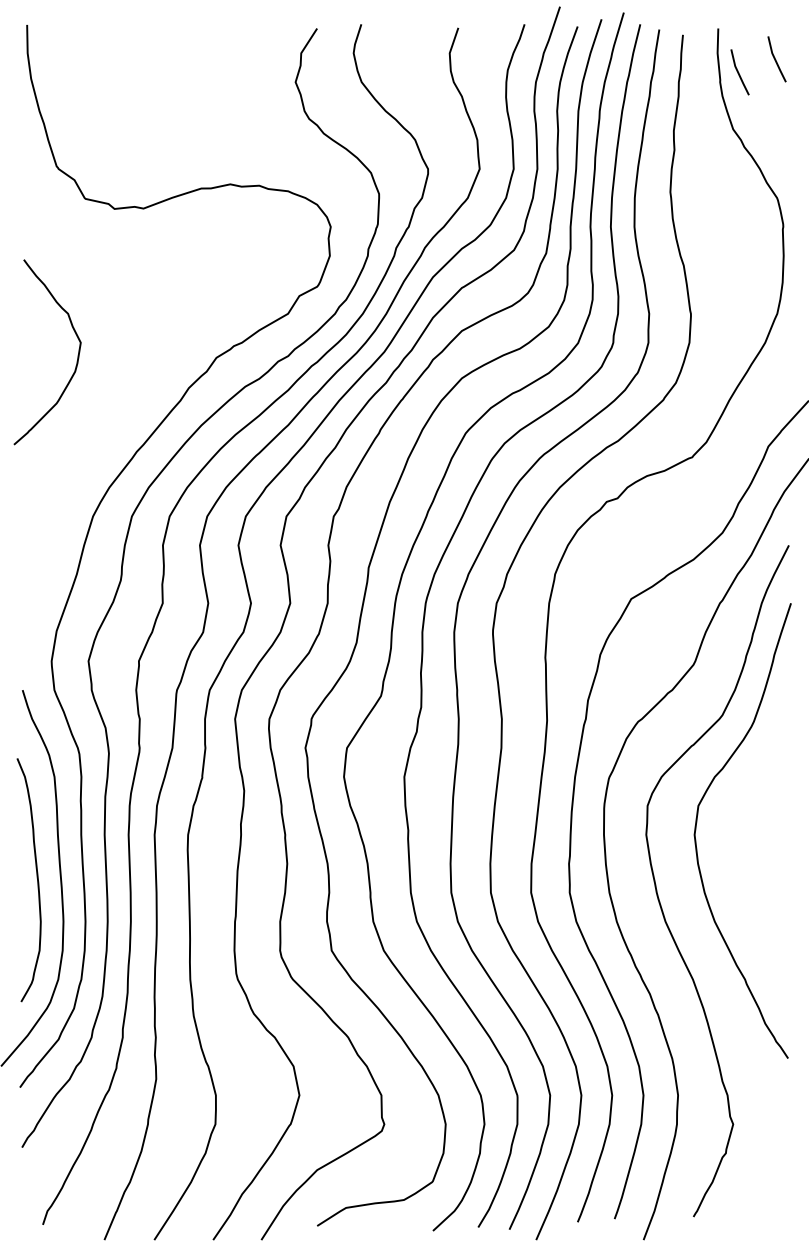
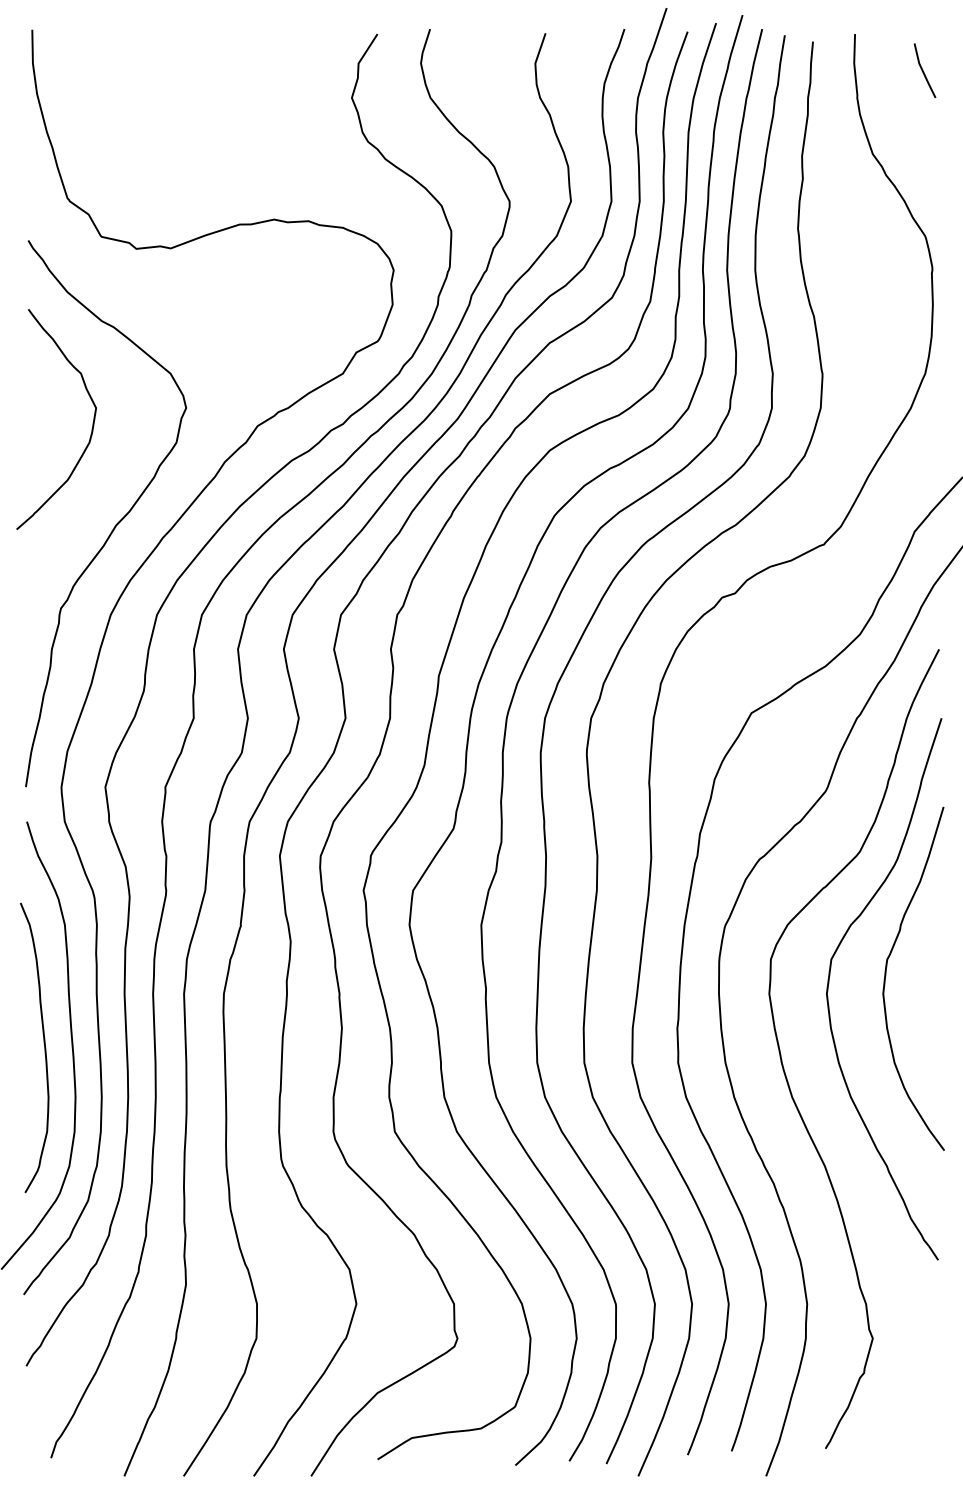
line: (739, 72) -> (880, 86), removed
curve: (99, 437) -> (118, 520), added
curve: (744, 821) -> (886, 978), added

